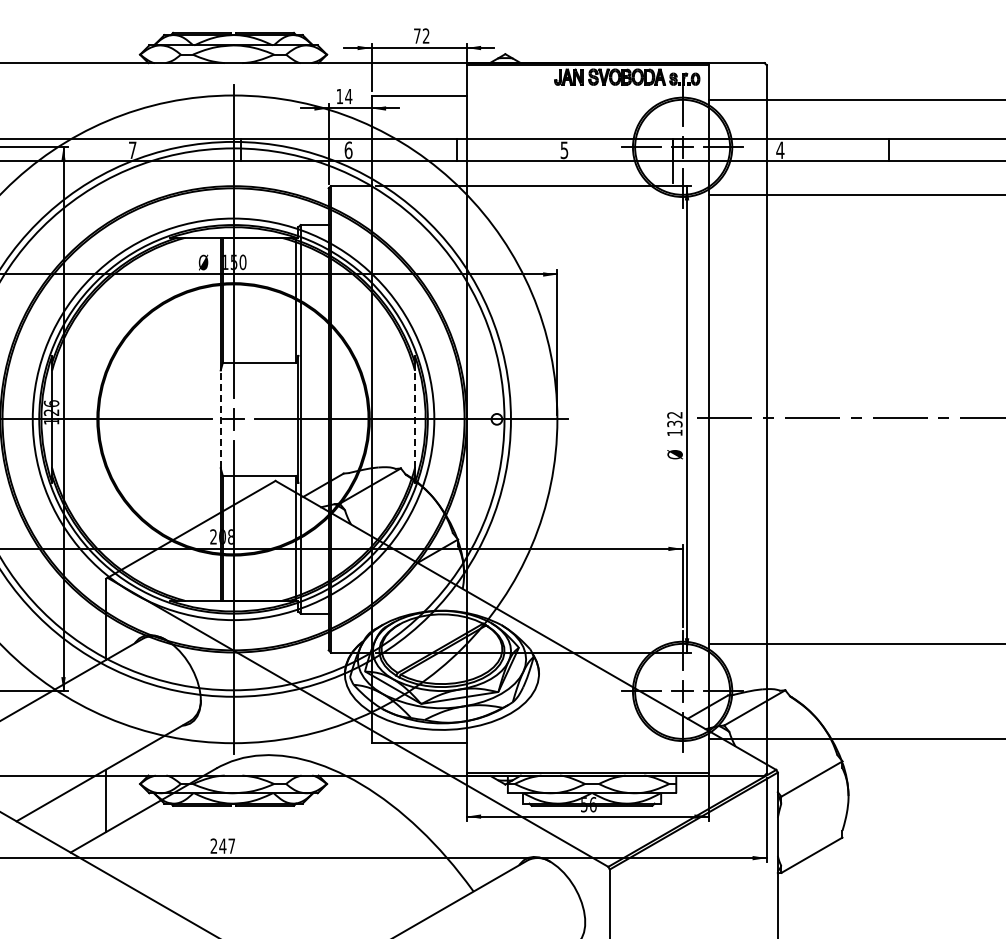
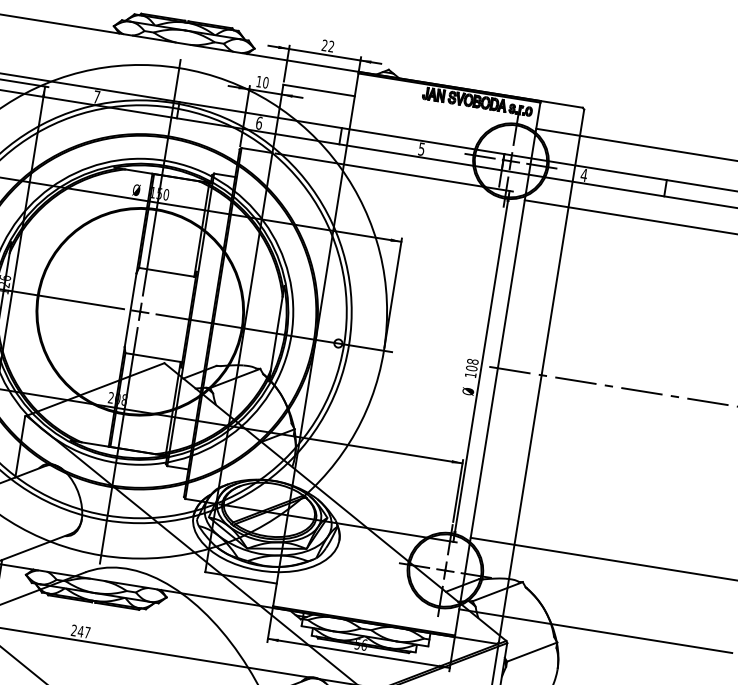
text: (417, 35) -> (324, 45), 72 -> 22
text: (348, 96) -> (265, 82), 14 -> 10
line: (220, 419) -> (130, 310), dashed -> solid
line: (414, 419) -> (276, 333), dashed -> solid
text: (674, 419) -> (472, 365), 132 -> 108

